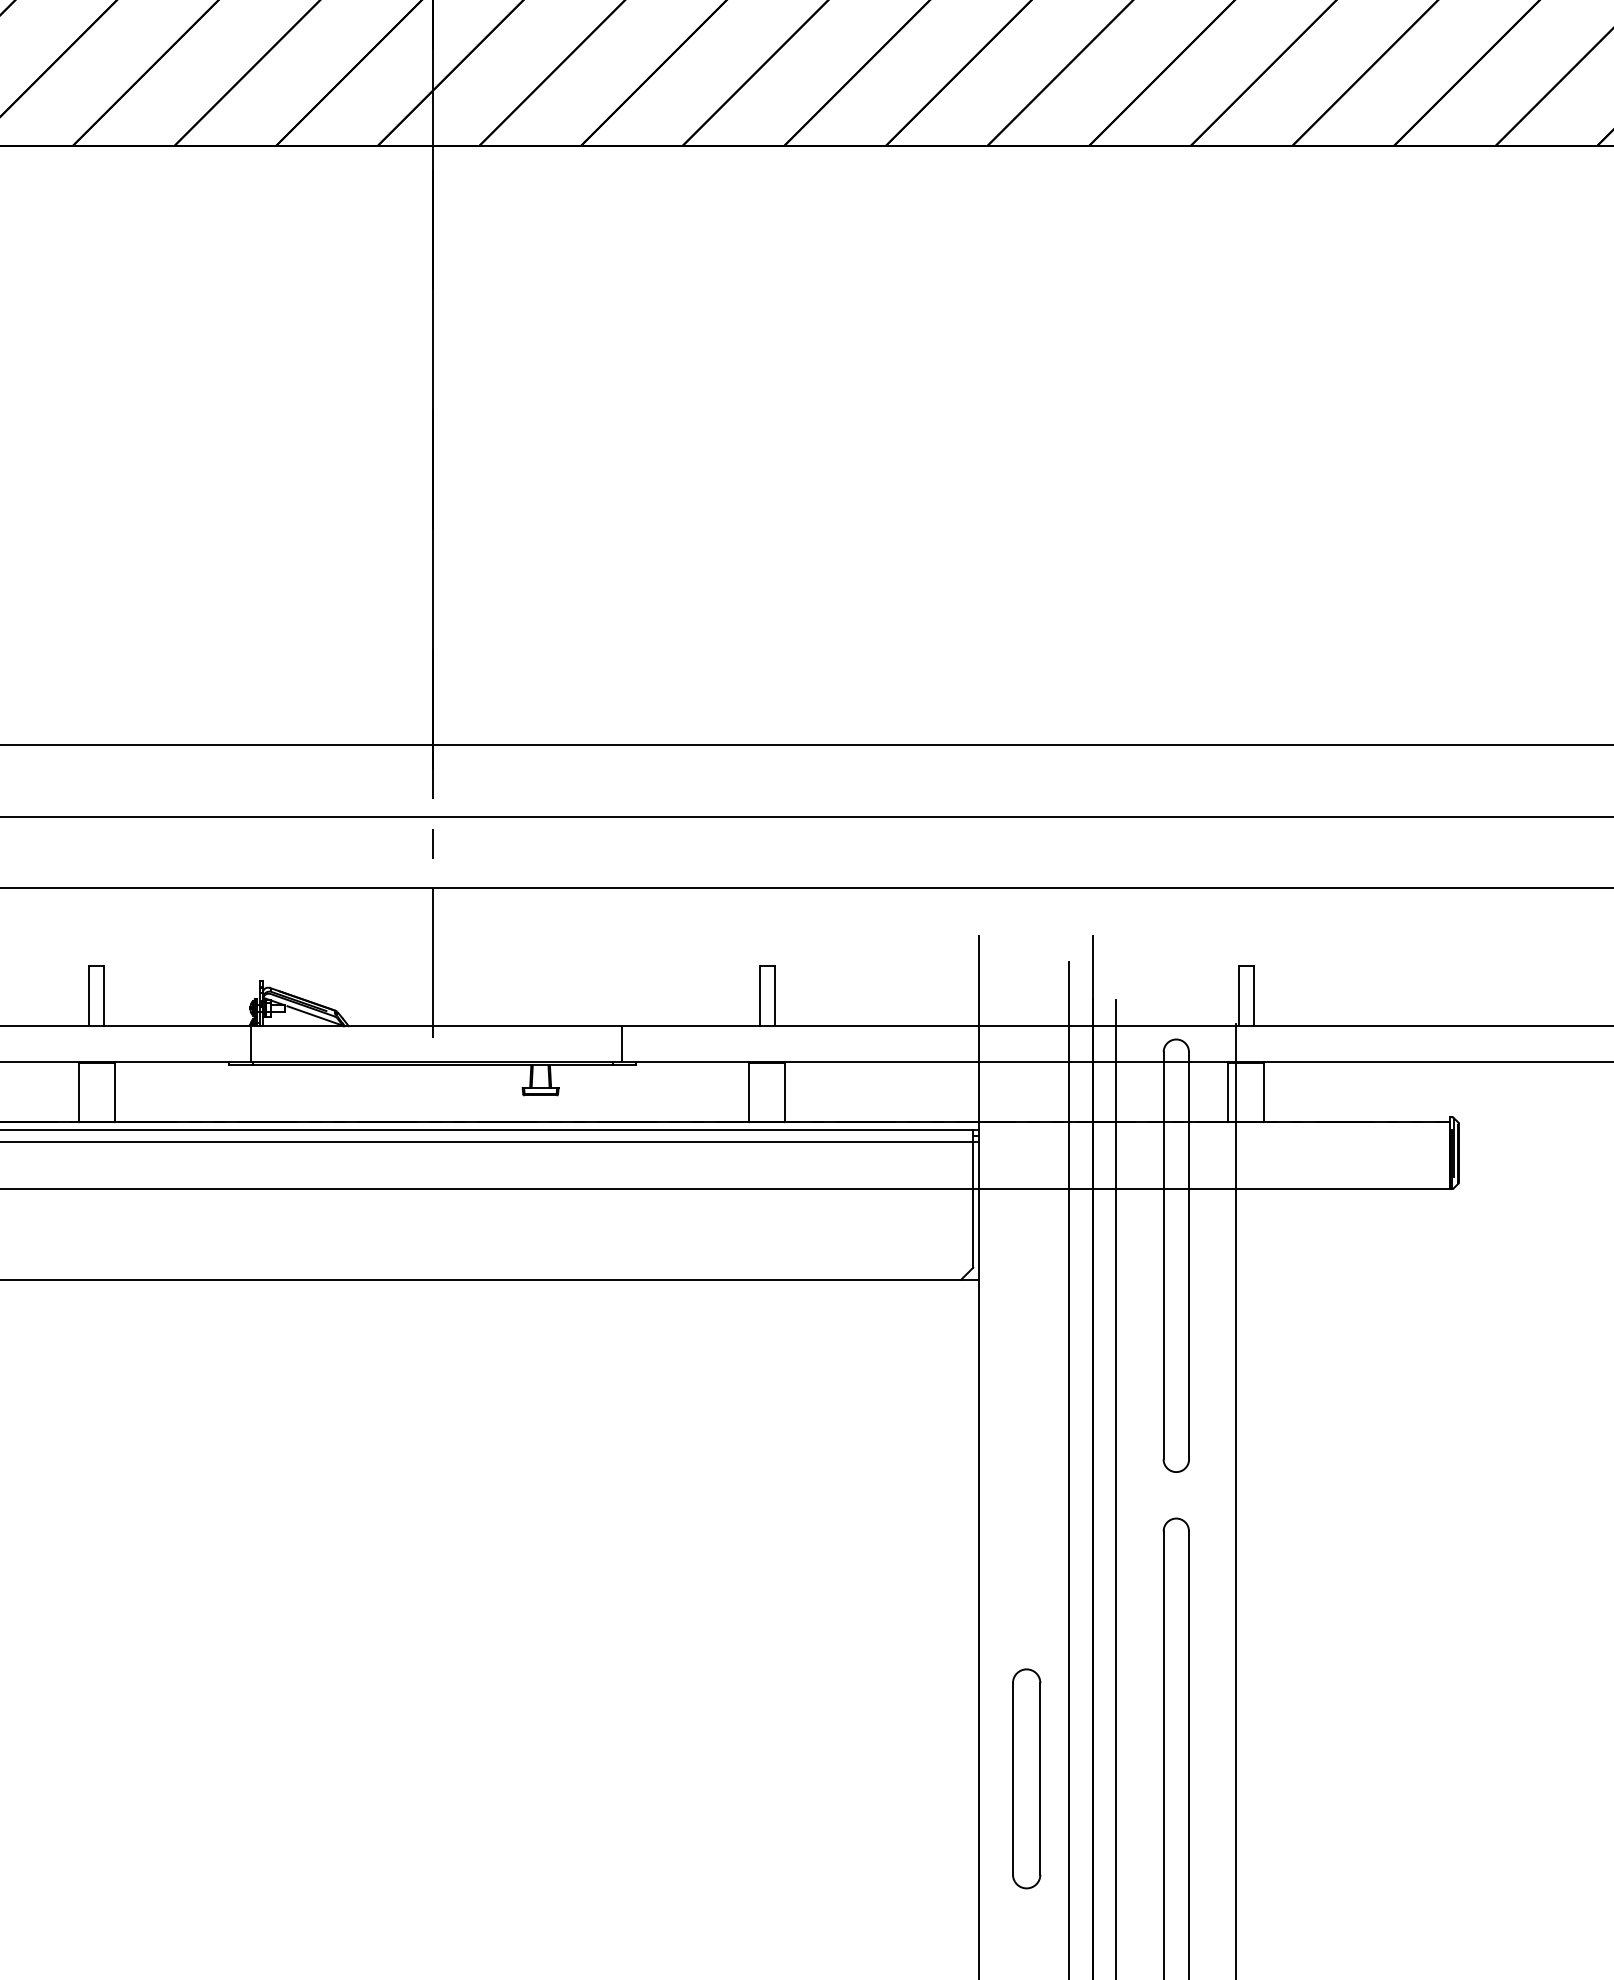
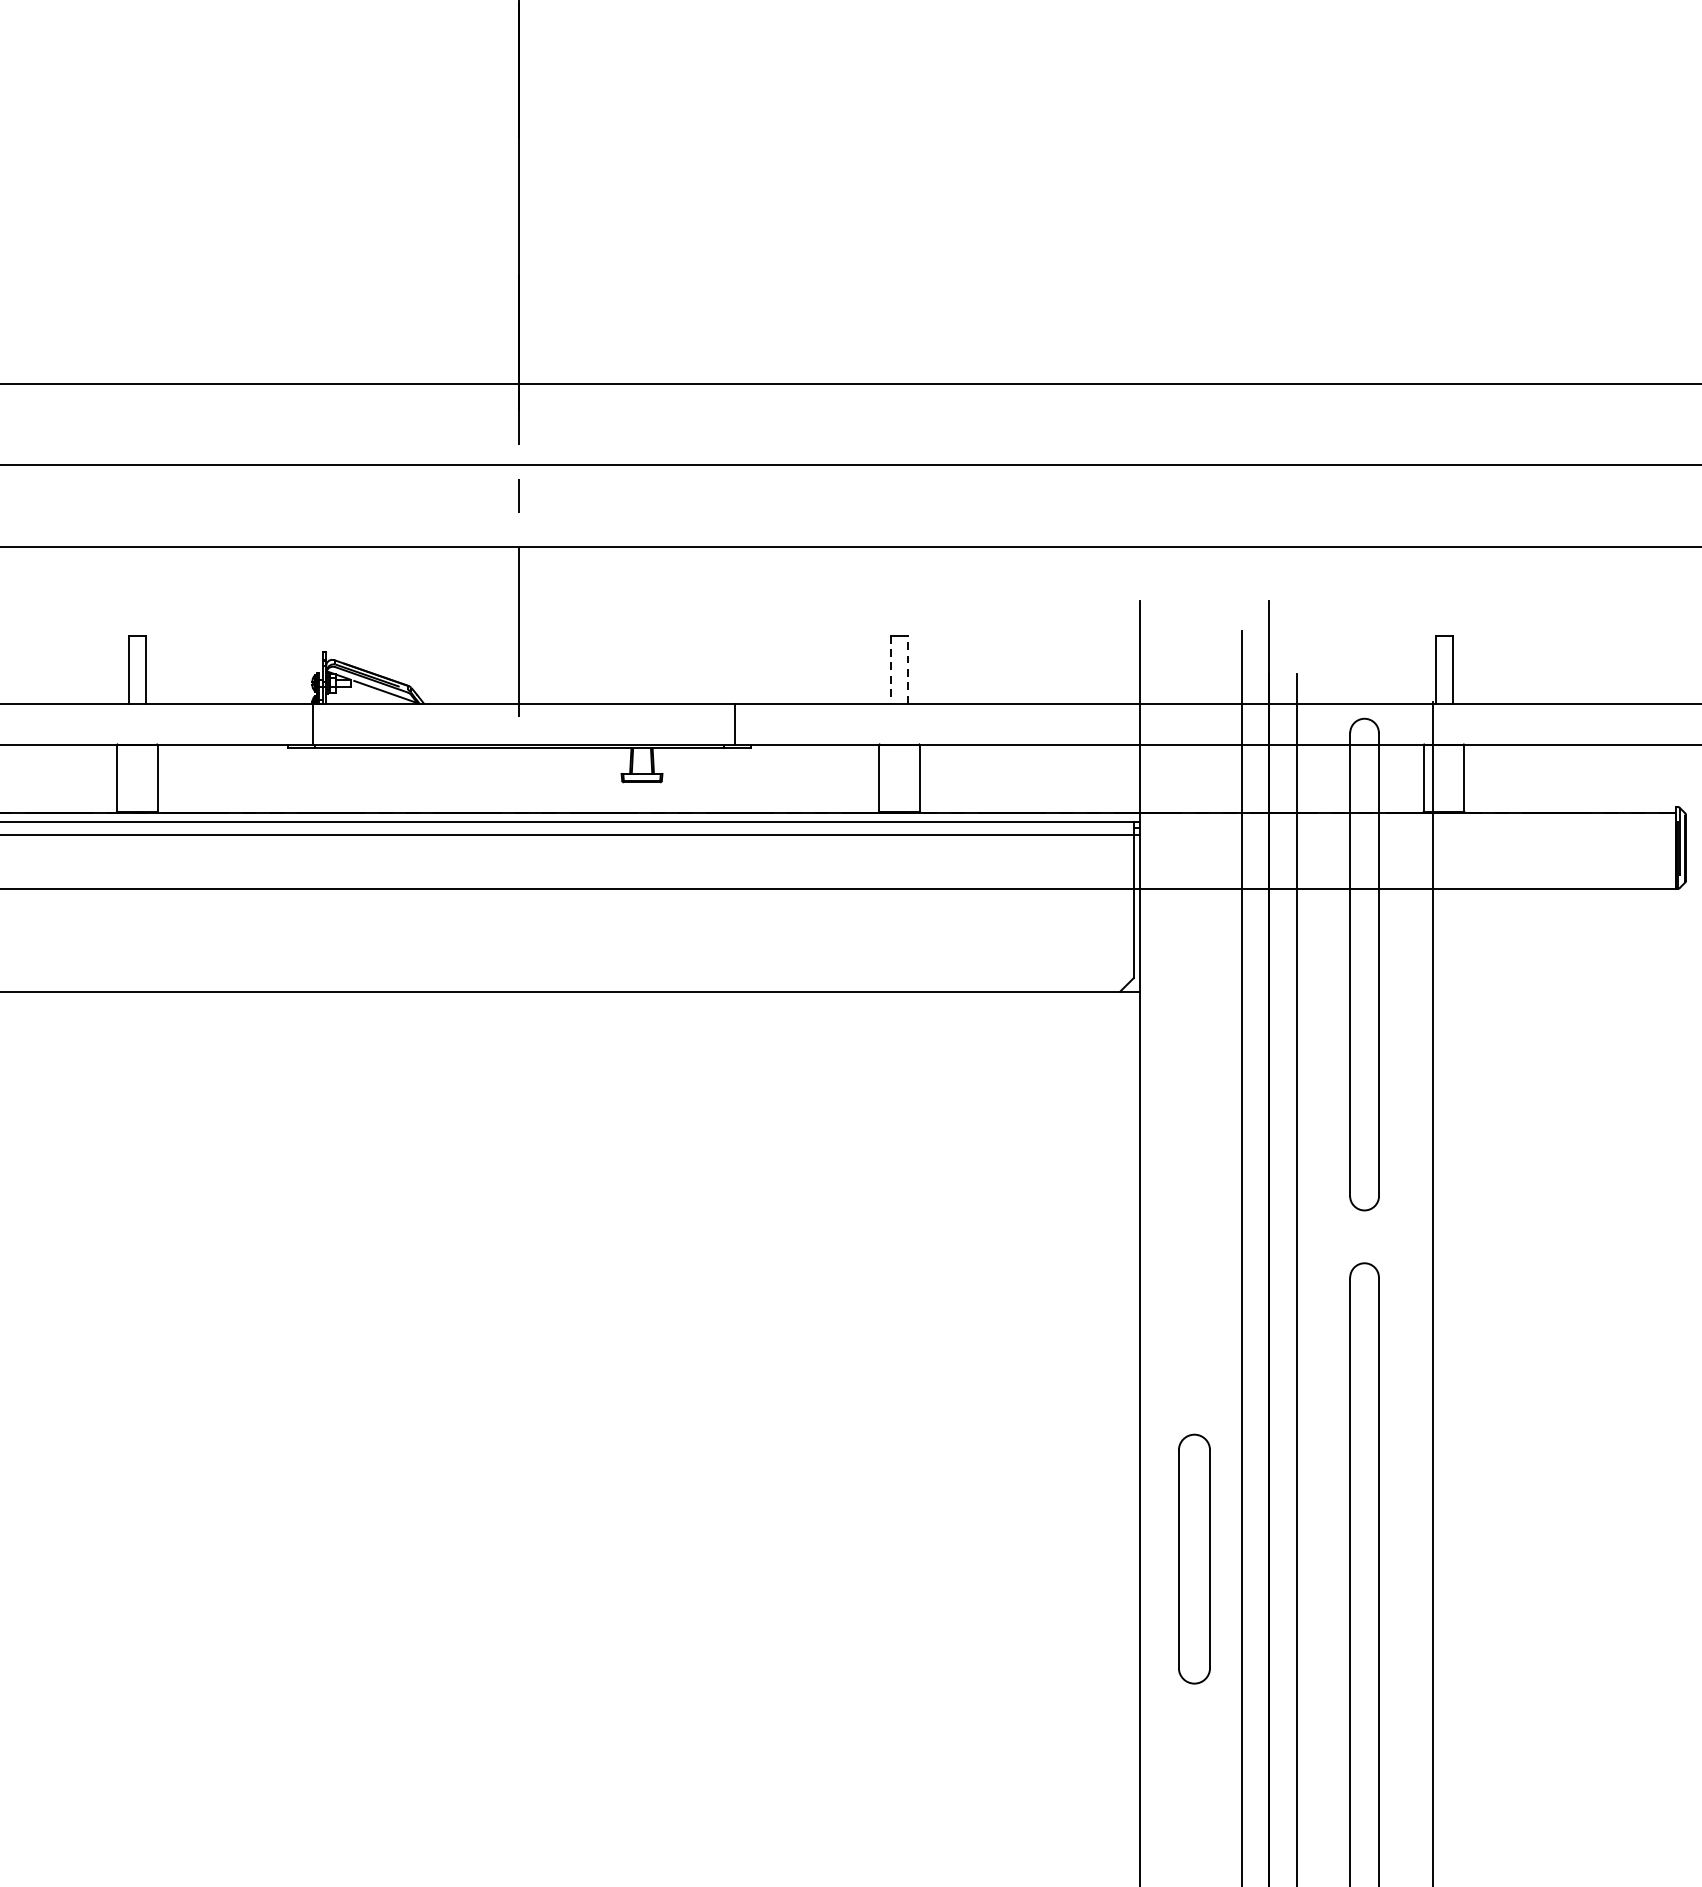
line: (759, 996) -> (890, 669), solid -> dashed
line: (774, 996) -> (907, 669), solid -> dashed

